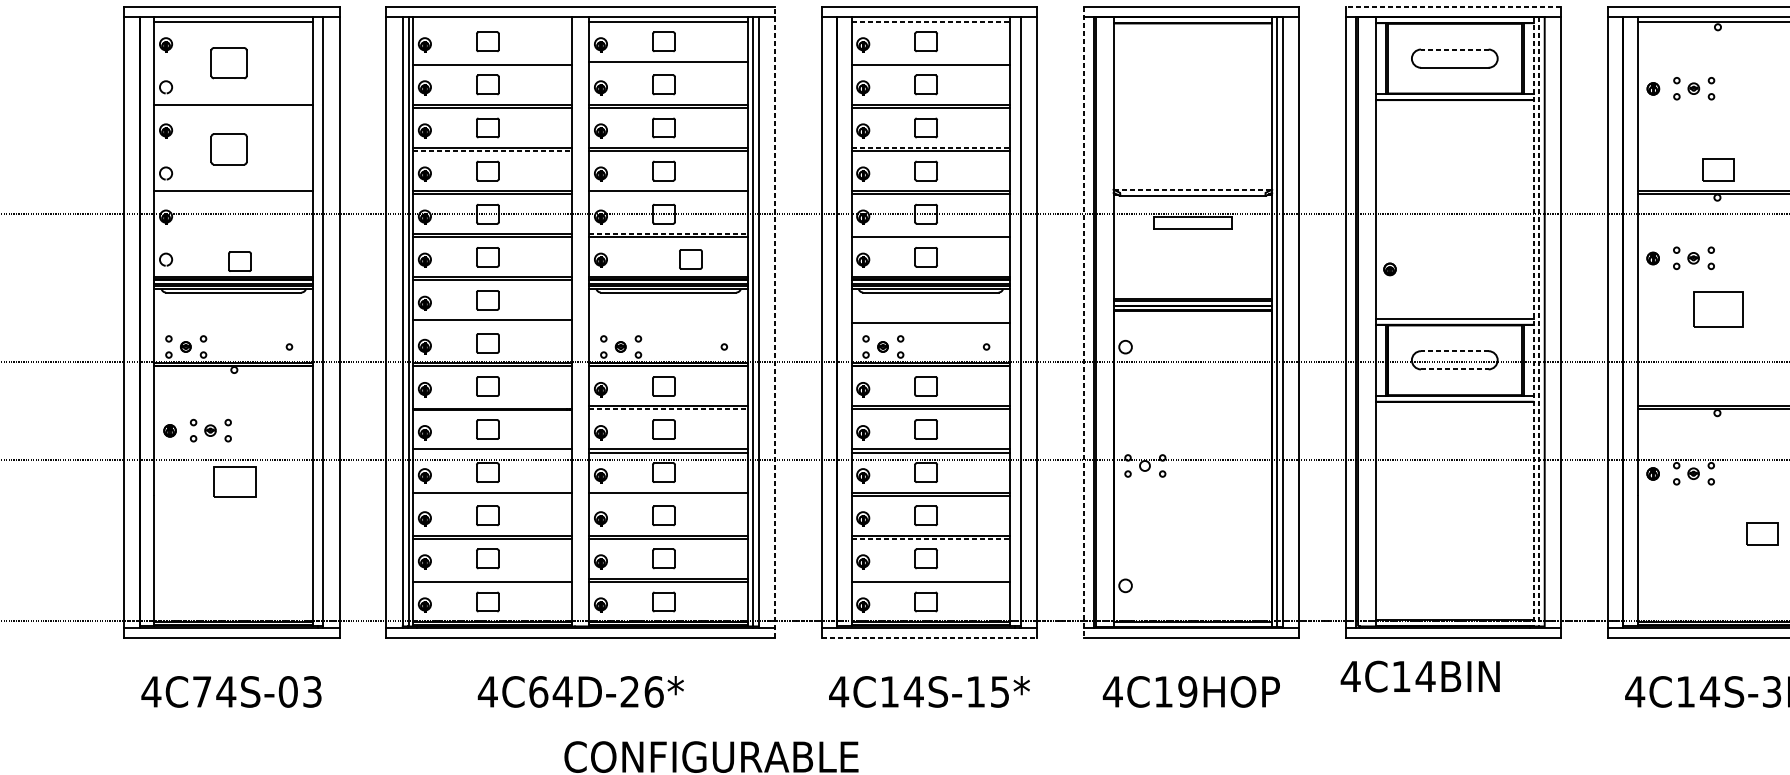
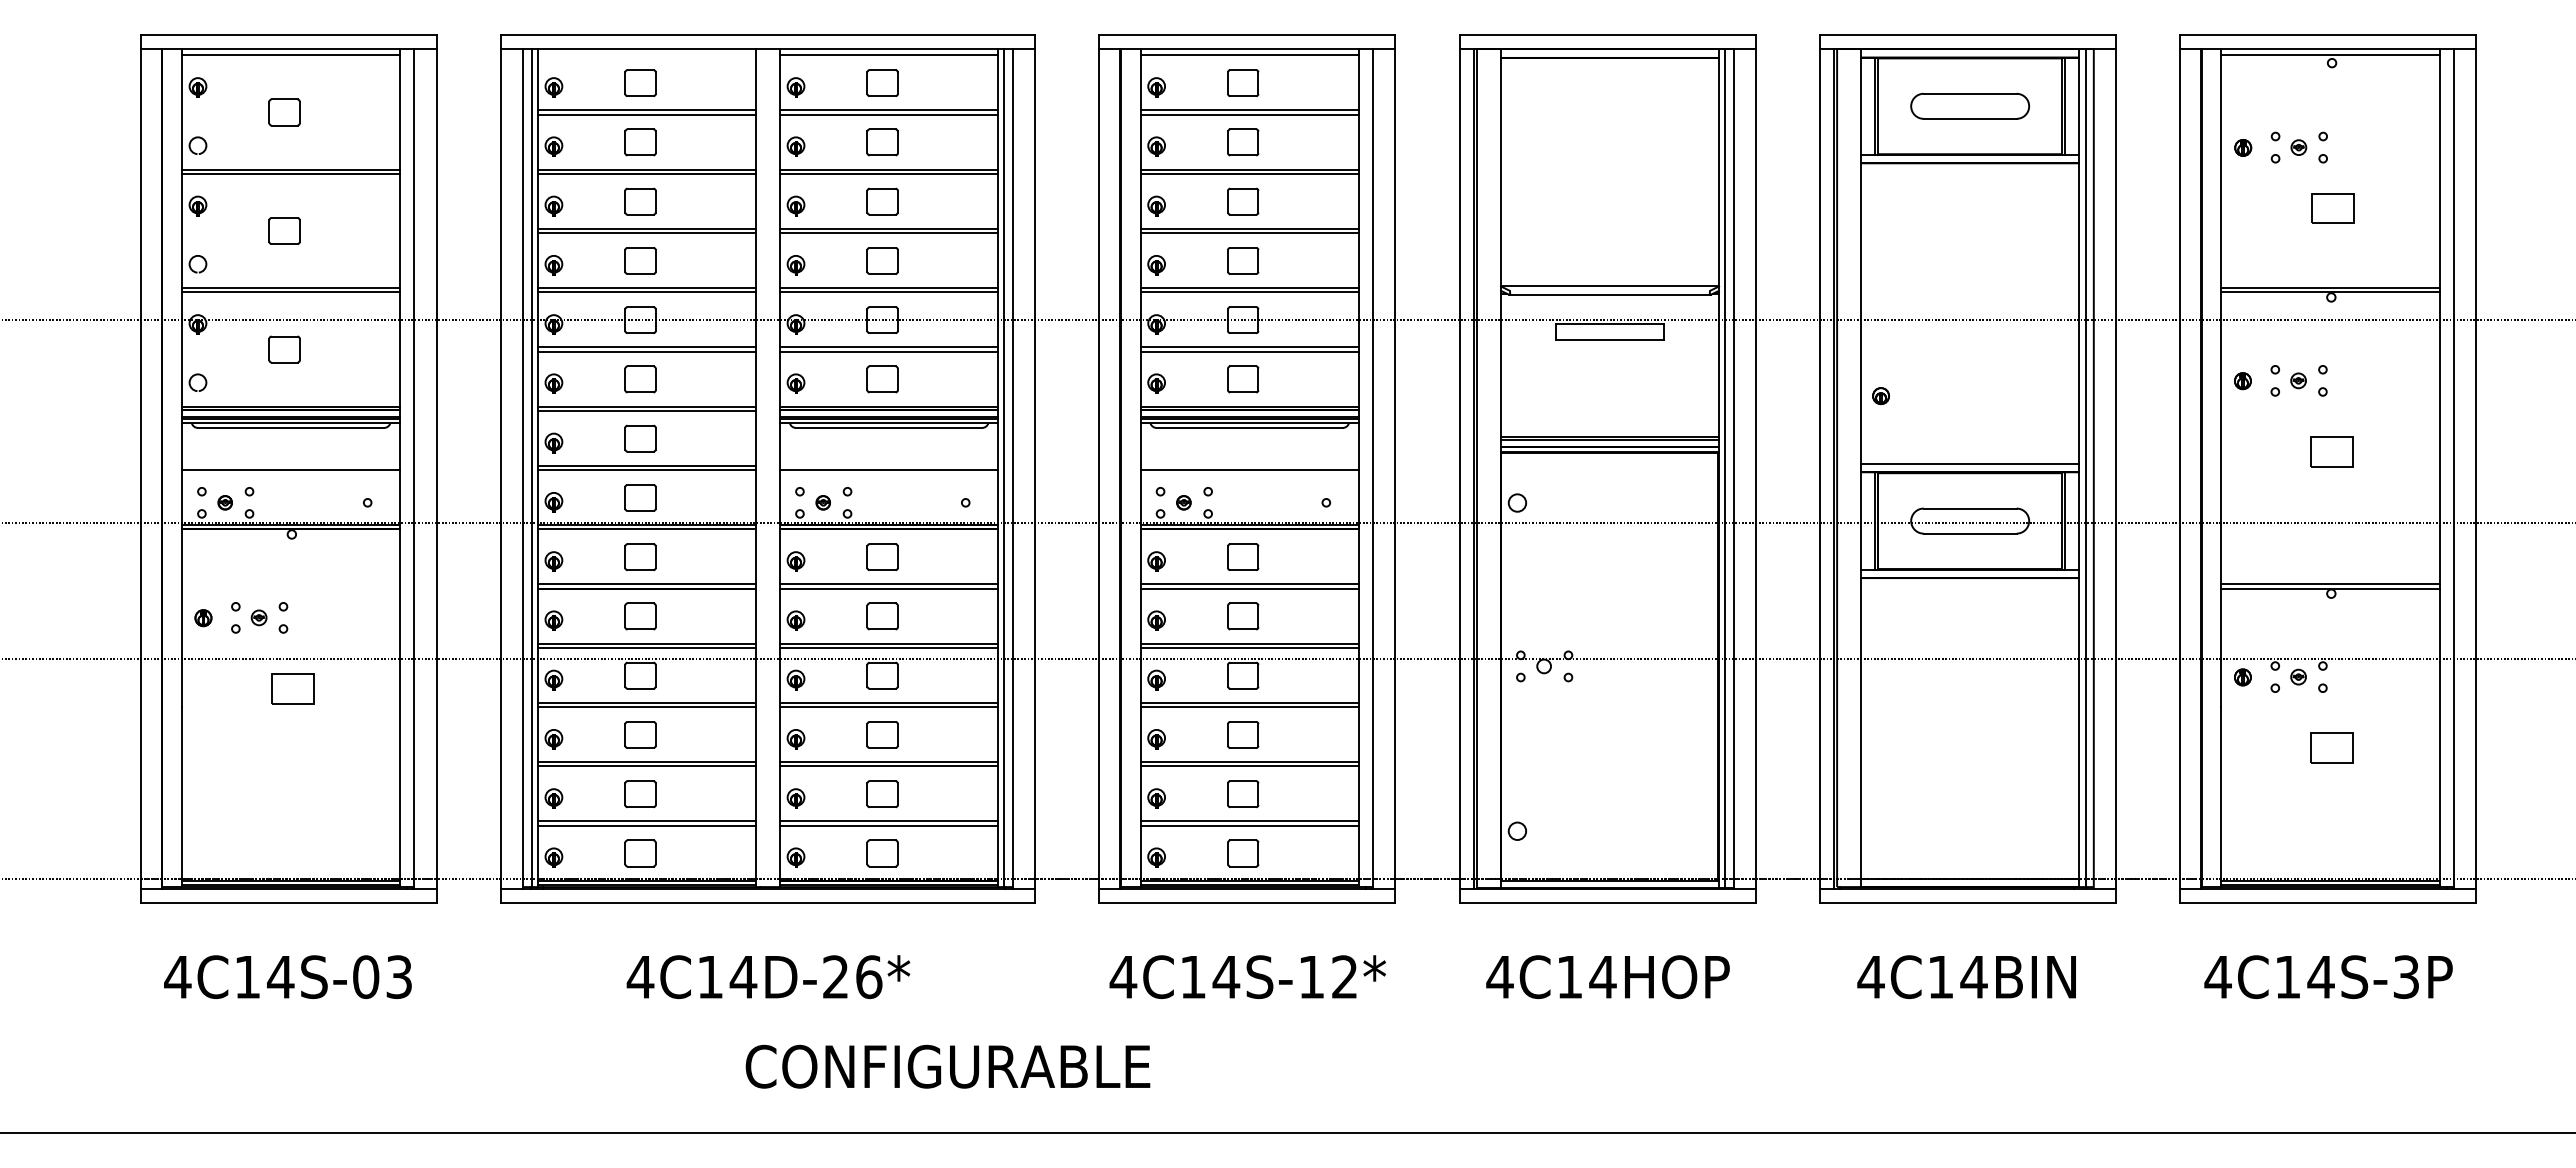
line: (1452, 7) -> (1967, 35), dashed -> solid
line: (931, 21) -> (1250, 55), dashed -> solid
line: (1454, 49) -> (1969, 93), dashed -> solid
line: (492, 61) -> (646, 110), added
line: (930, 61) -> (1249, 110), added
part: (228, 63) -> (284, 112), size x0.62
line: (668, 64) -> (889, 114), added
line: (233, 107) -> (290, 173), added
line: (931, 147) -> (1250, 228), dashed -> solid
part: (228, 148) -> (284, 230), size x0.62
line: (492, 151) -> (647, 233), dashed -> solid
part: (1718, 170) -> (2332, 208), moved
line: (1193, 189) -> (1610, 286), dashed -> solid
line: (233, 194) -> (290, 292), added
line: (668, 194) -> (889, 292), added
line: (668, 234) -> (889, 347), dashed -> solid
line: (930, 234) -> (1249, 347), added
part: (690, 259) -> (882, 379), moved
part: (239, 261) -> (284, 349), moved
part: (1717, 309) -> (2331, 451), size x0.62
line: (775, 322) -> (1035, 468), dashed -> solid
line: (1083, 322) -> (1459, 468), dashed -> solid
line: (1534, 322) -> (2079, 468), dashed -> solid
line: (1538, 322) -> (2085, 468), dashed -> solid
line: (233, 323) -> (290, 470), added
line: (492, 323) -> (646, 470), added
line: (668, 323) -> (889, 470), added
line: (1454, 351) -> (1969, 508), dashed -> solid
line: (1455, 369) -> (1970, 533), dashed -> solid
line: (492, 406) -> (646, 584), added
line: (668, 409) -> (889, 588), dashed -> solid
line: (492, 452) -> (646, 647), added
part: (234, 482) -> (292, 688), size x0.71
line: (492, 495) -> (646, 707), added
line: (668, 495) -> (889, 707), added
part: (1761, 533) -> (2331, 747), moved
line: (931, 538) -> (1250, 766), dashed -> solid
line: (492, 578) -> (646, 821), added
line: (930, 578) -> (1249, 821), added
line: (929, 637) -> (1247, 902), dashed -> solid
text: (1420, 676) -> (1966, 977), moved
text: (202, 692) -> (247, 977), 4C74S-03 -> 4C14S-03
text: (538, 692) -> (710, 977), 4C64D-26* -> 4C14D-26*
text: (999, 692) -> (1344, 977), 4C14S-15* -> 4C14S-12*
text: (1187, 692) -> (1602, 977), 4C19HOP -> 4C14HOP

